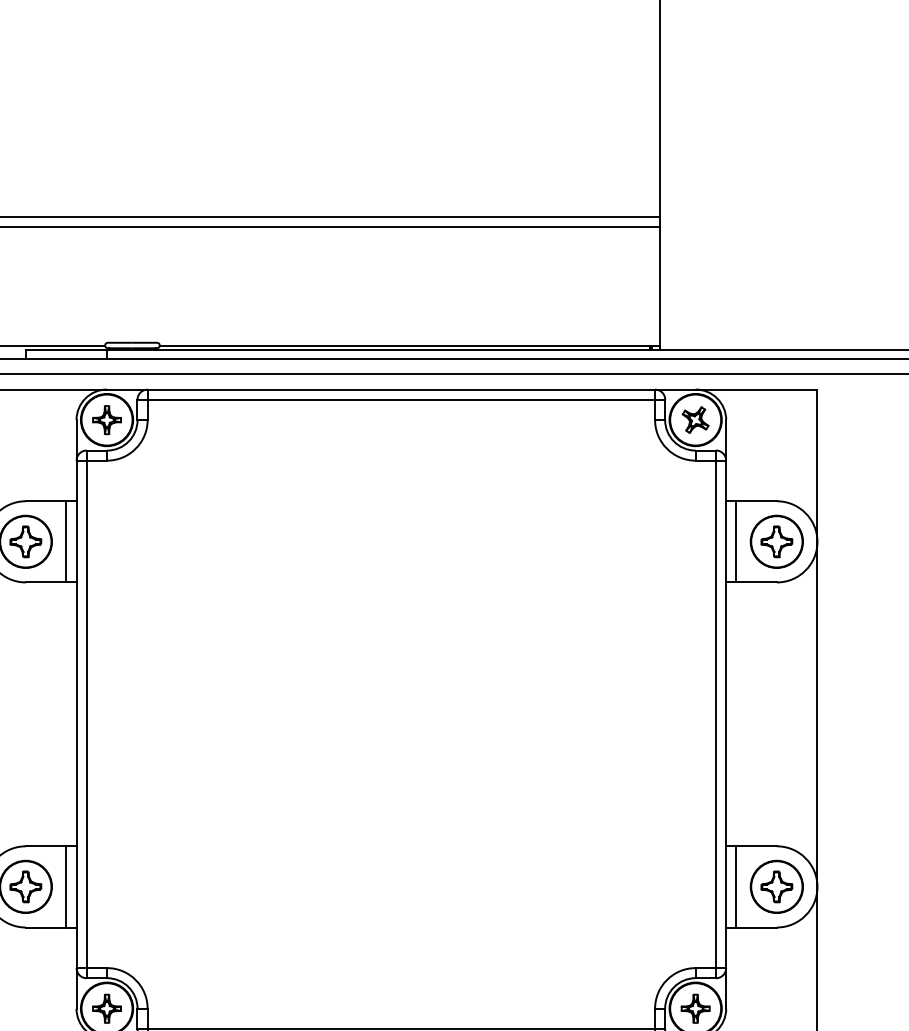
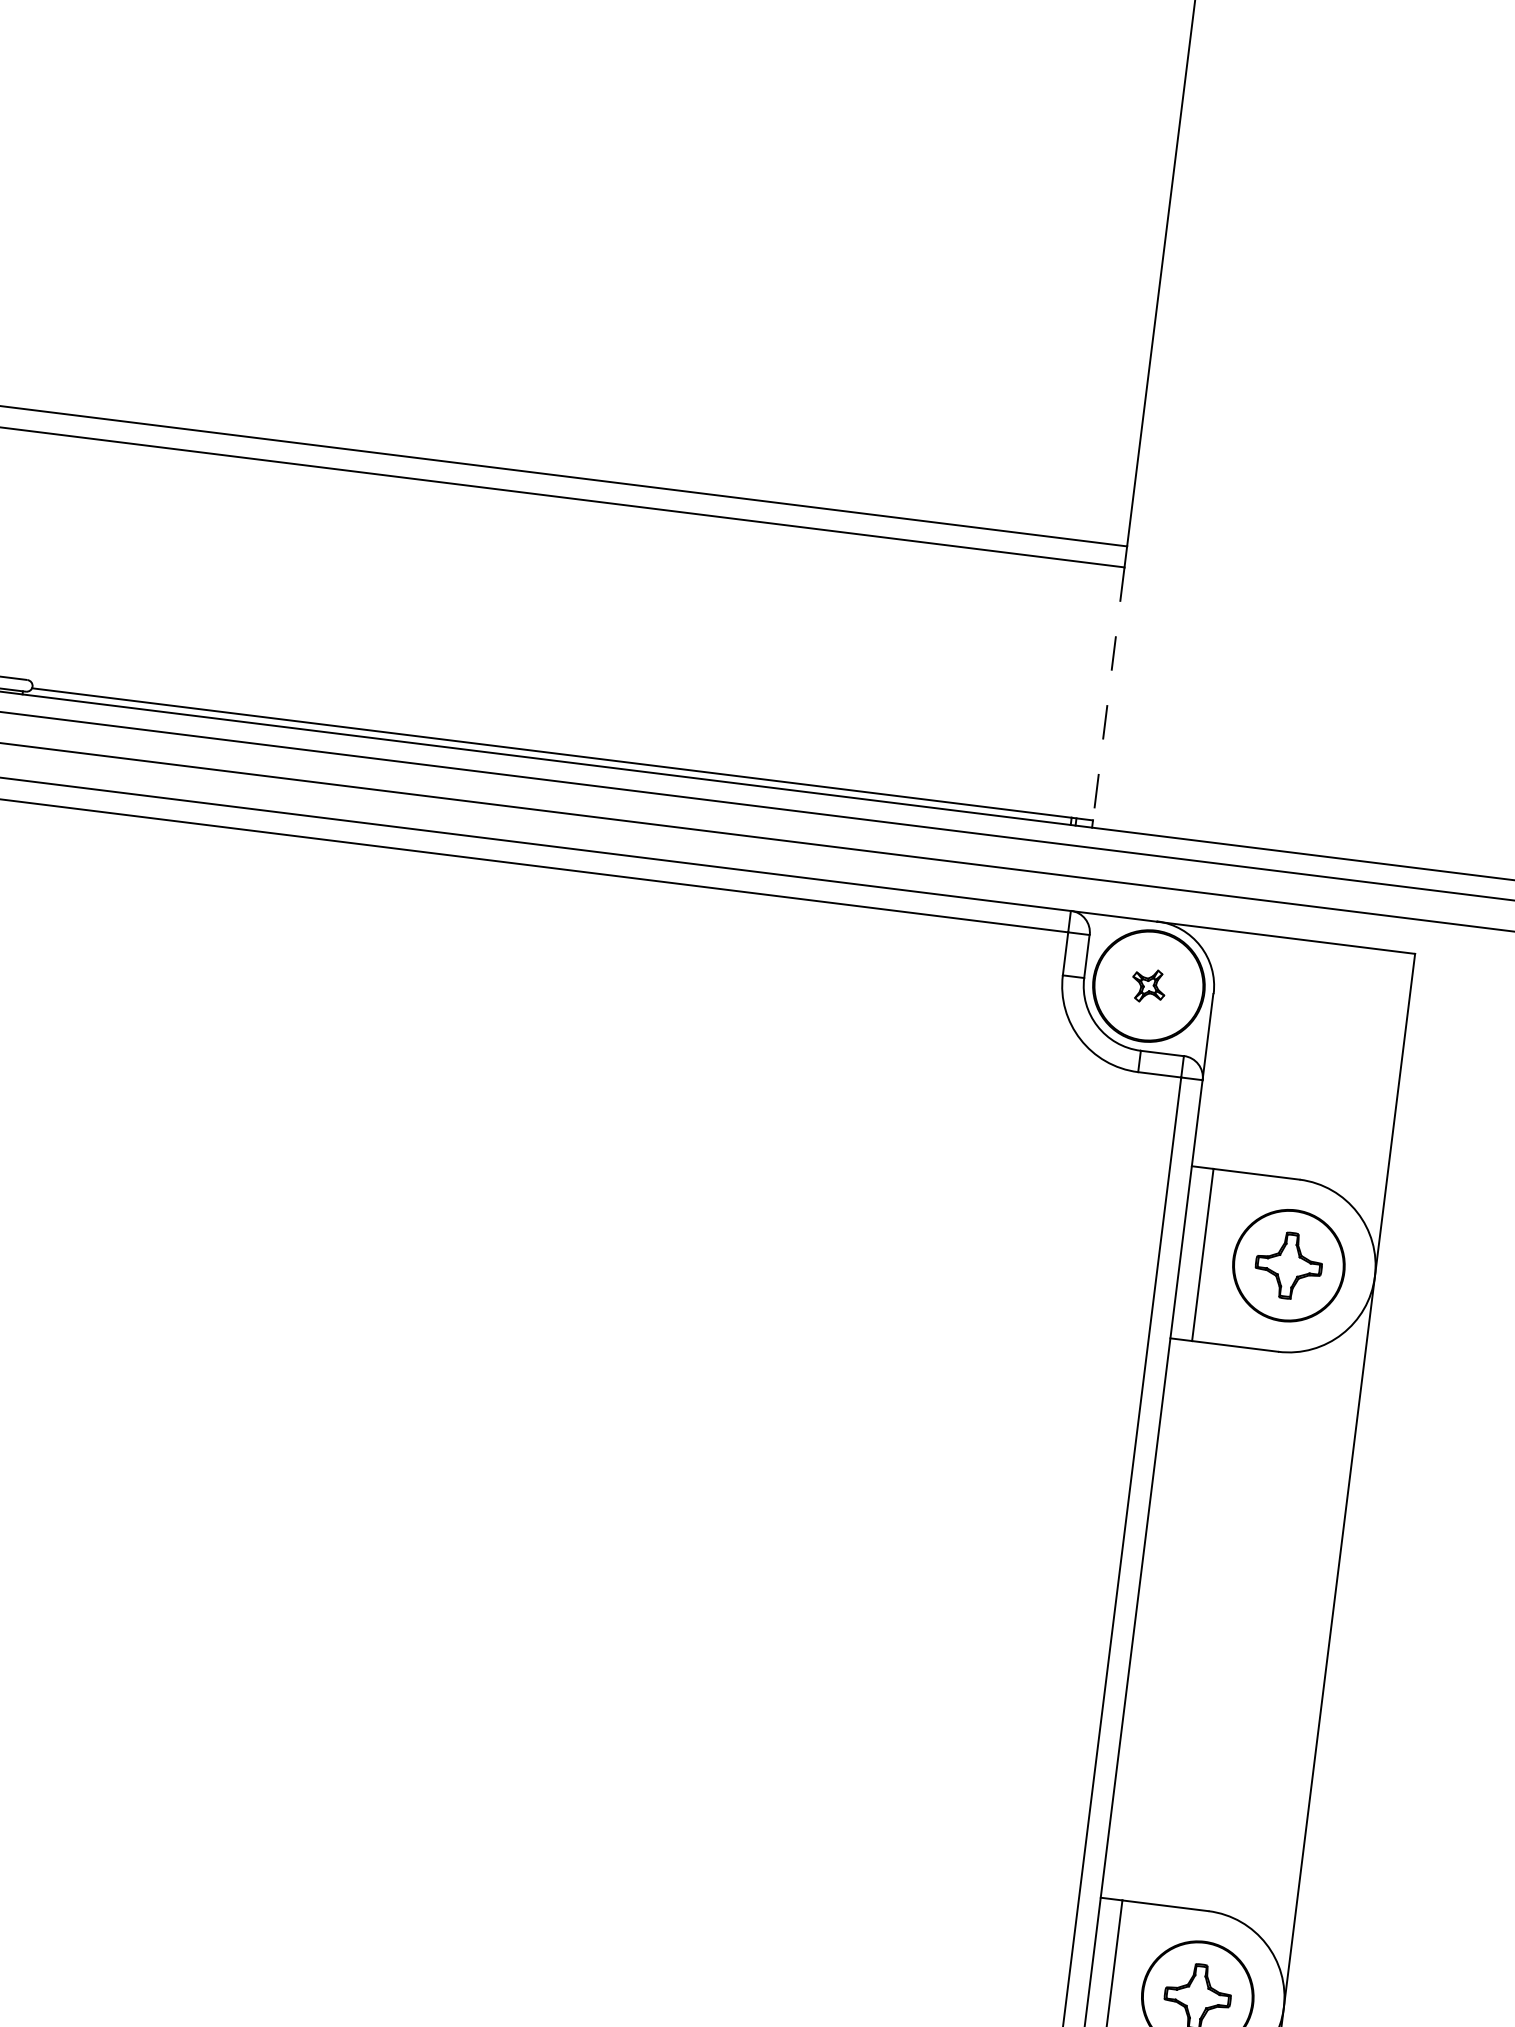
line: (660, 286) -> (1109, 693), solid -> dashed
part: (695, 419) -> (1148, 984), size x0.6

